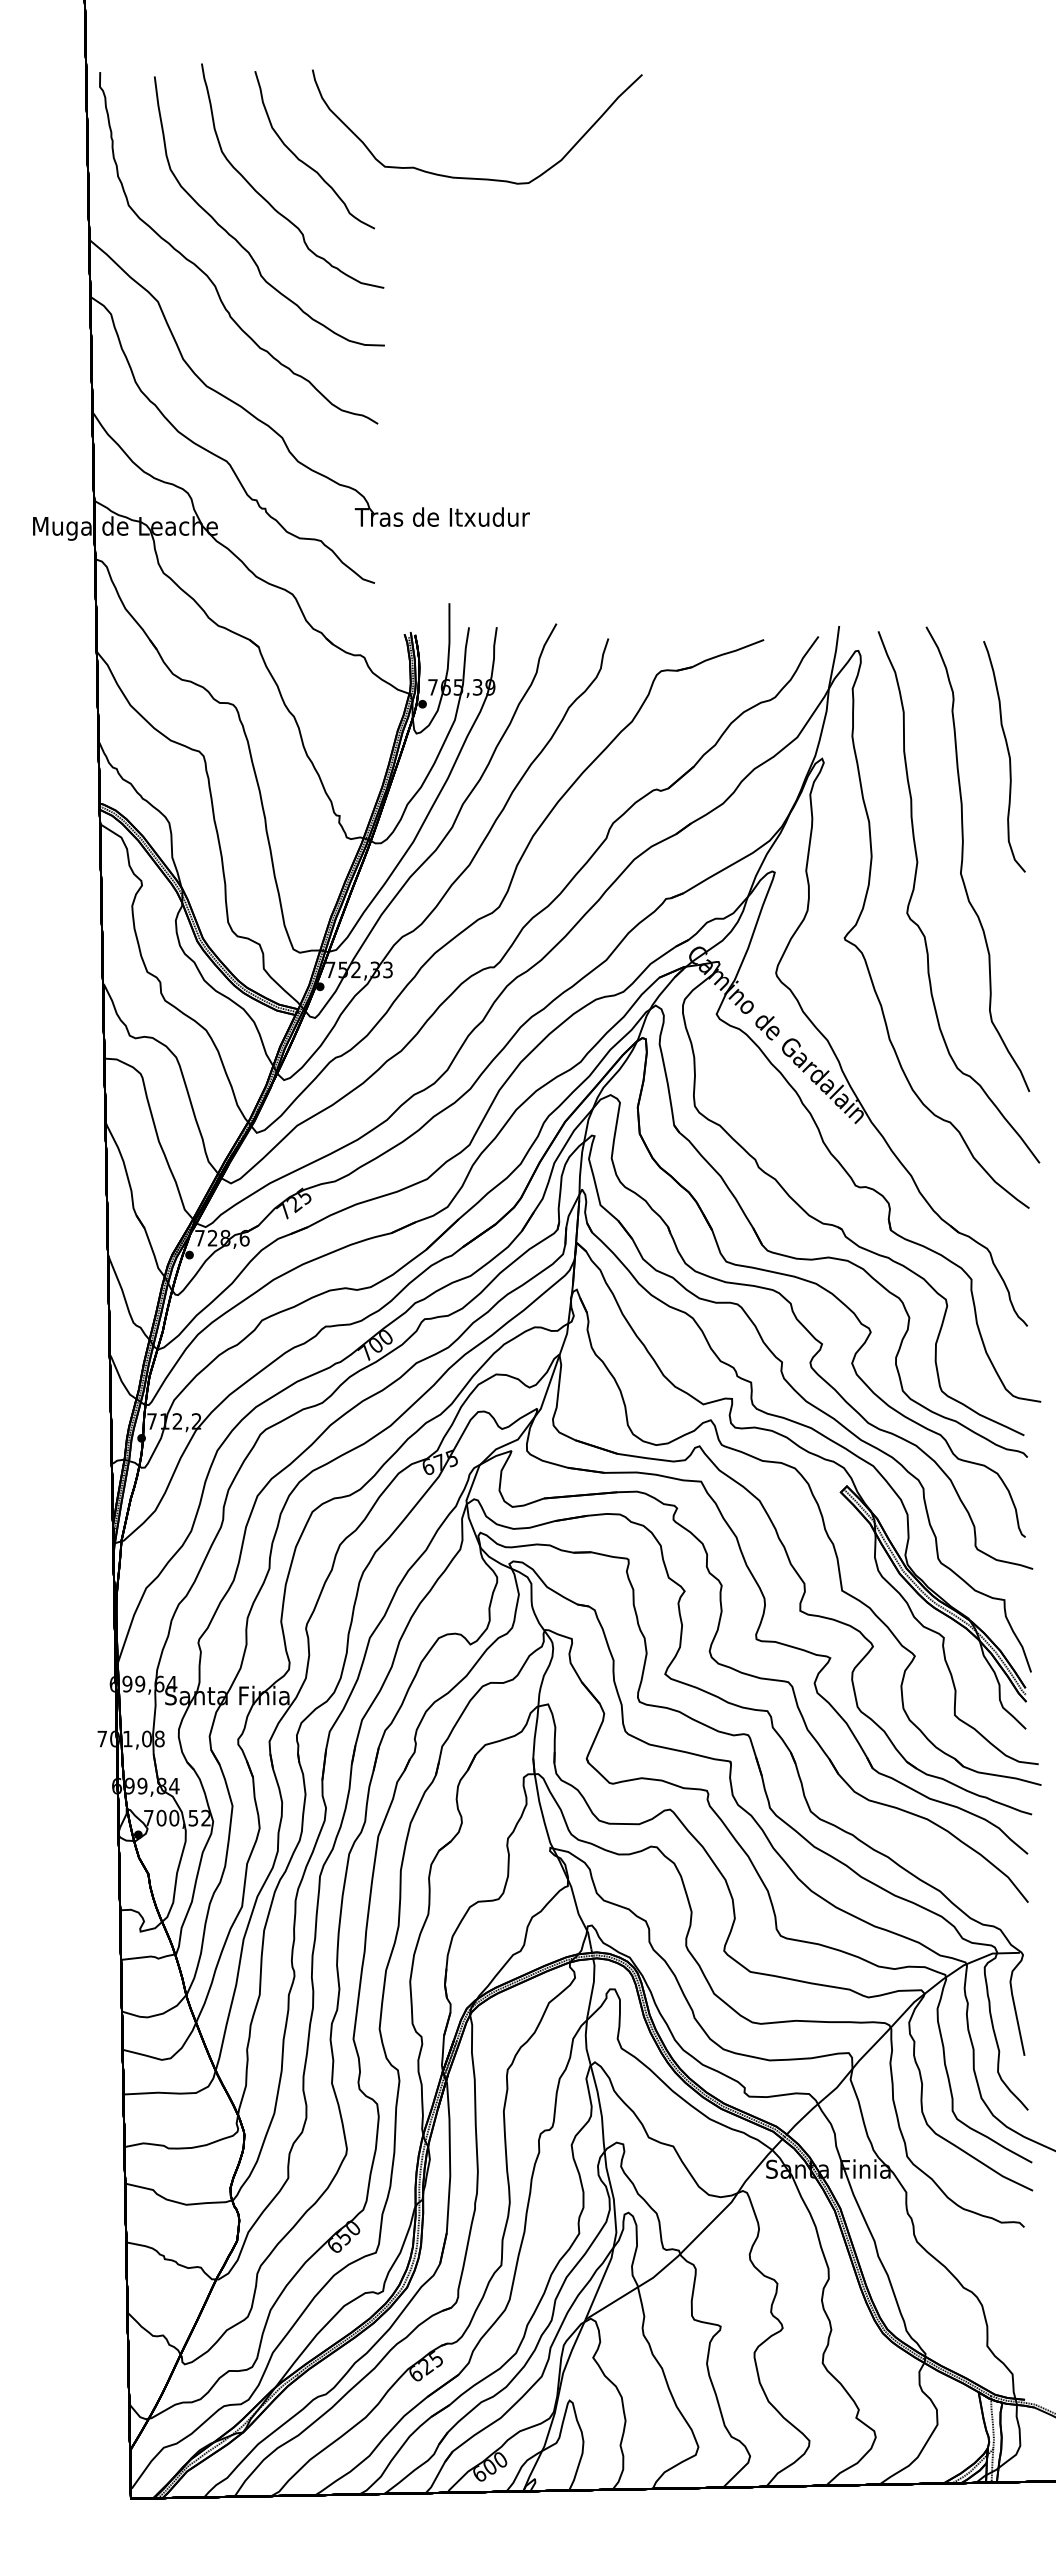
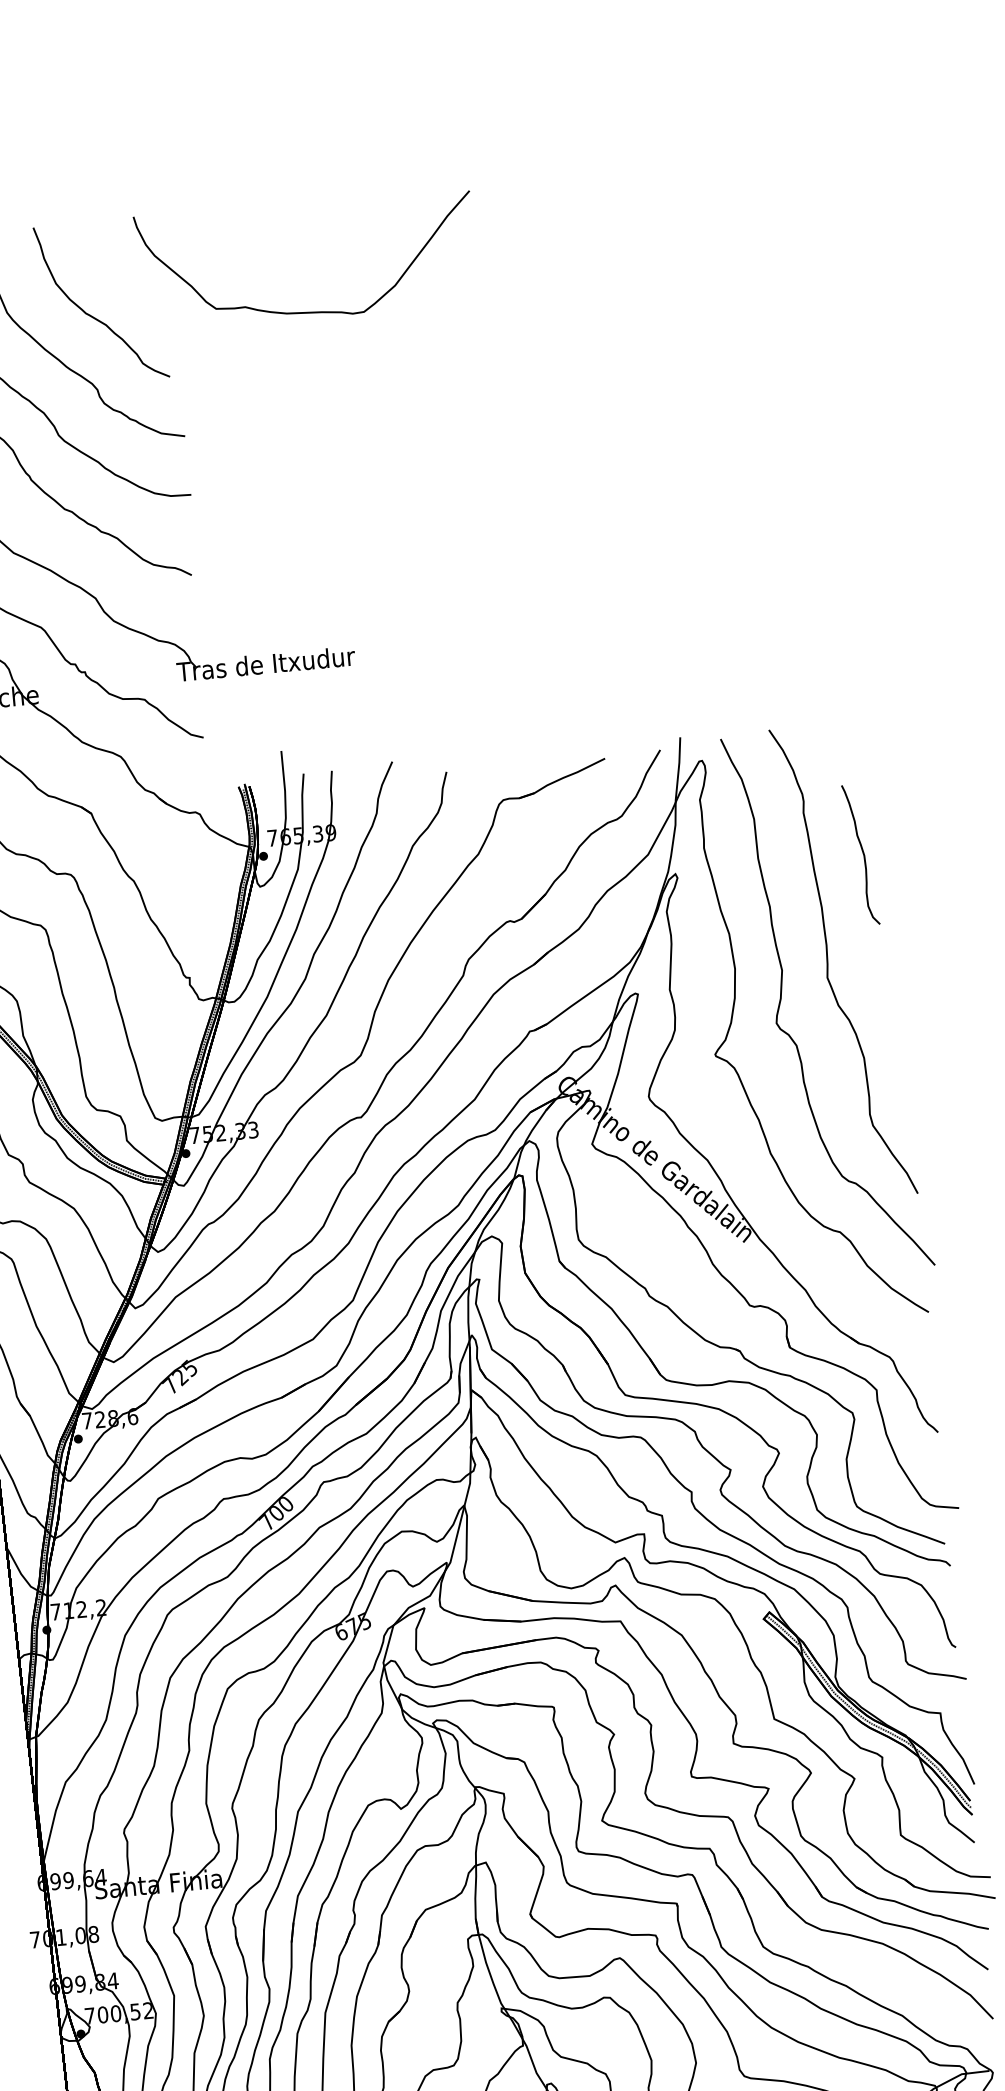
part: (474, 177) -> (308, 311), moved
part: (1004, 756) -> (860, 854), size x0.6

